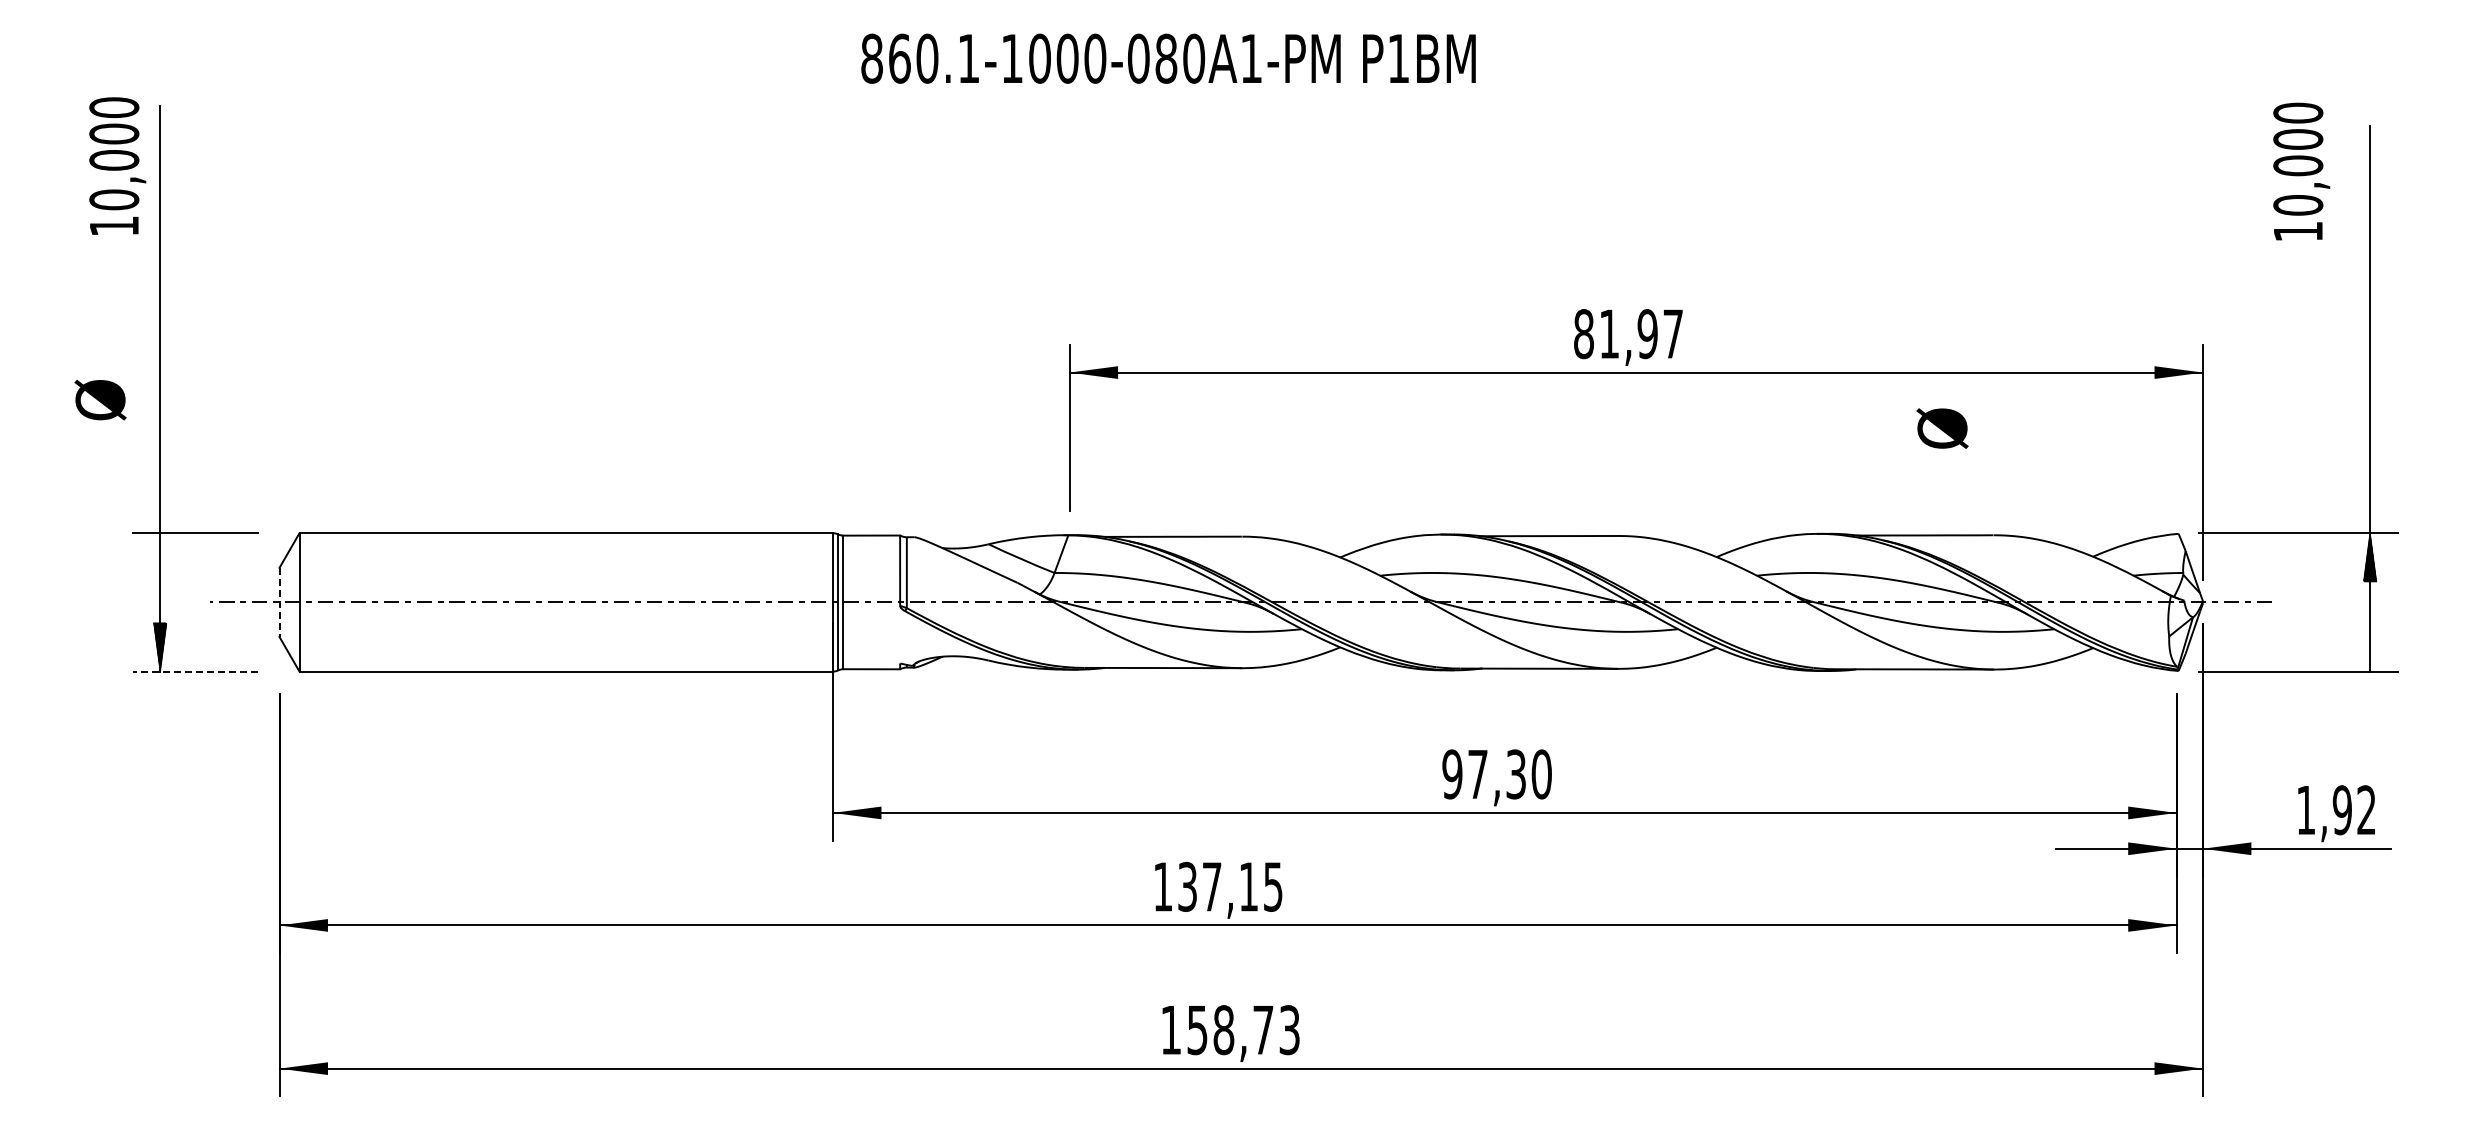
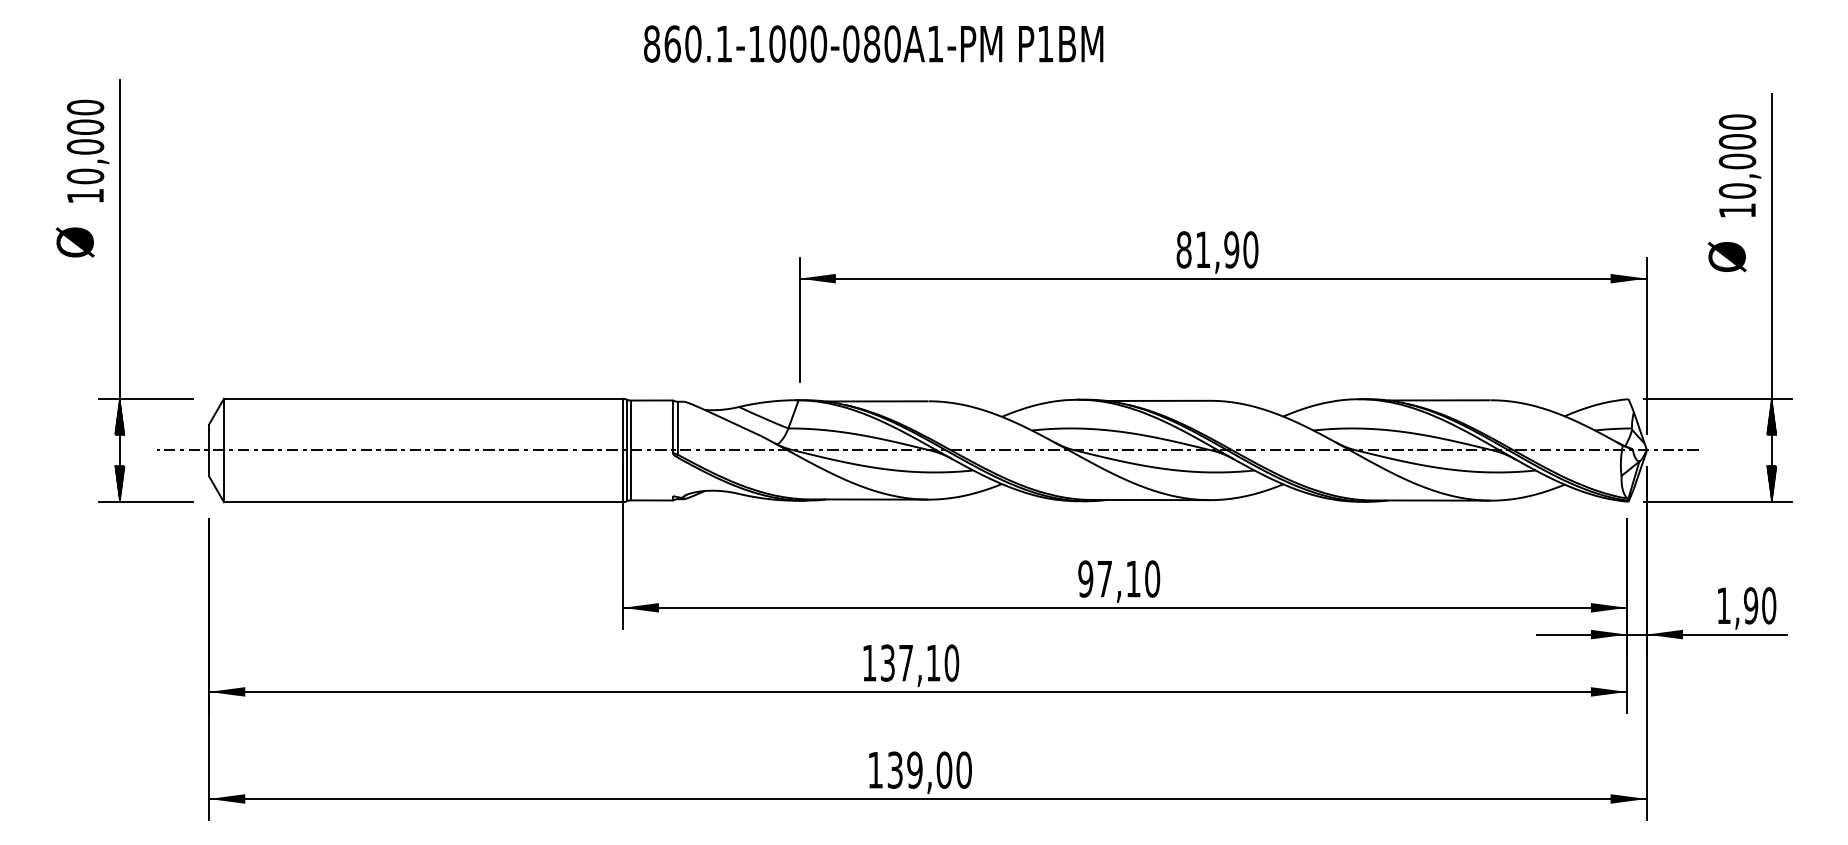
text: (117, 165) -> (87, 150), moved
text: (2301, 171) -> (1739, 165), moved
text: (1673, 334) -> (1251, 250), 81,97 -> 81,90
text: (100, 400) -> (75, 242), moved
text: (1942, 428) -> (1727, 256), moved
hatch: (159, 557) -> (119, 416), added
line: (279, 602) -> (209, 450), dashed -> solid
hatch: (2369, 647) -> (1771, 484), added
line: (195, 671) -> (146, 502), dashed -> solid
text: (1515, 774) -> (1132, 579), 97,30 -> 97,10
text: (2366, 810) -> (1769, 606), 1,92 -> 1,90
text: (1272, 886) -> (951, 662), 137,15 -> 137,10
text: (1244, 1030) -> (930, 770), 158,73 -> 139,00

